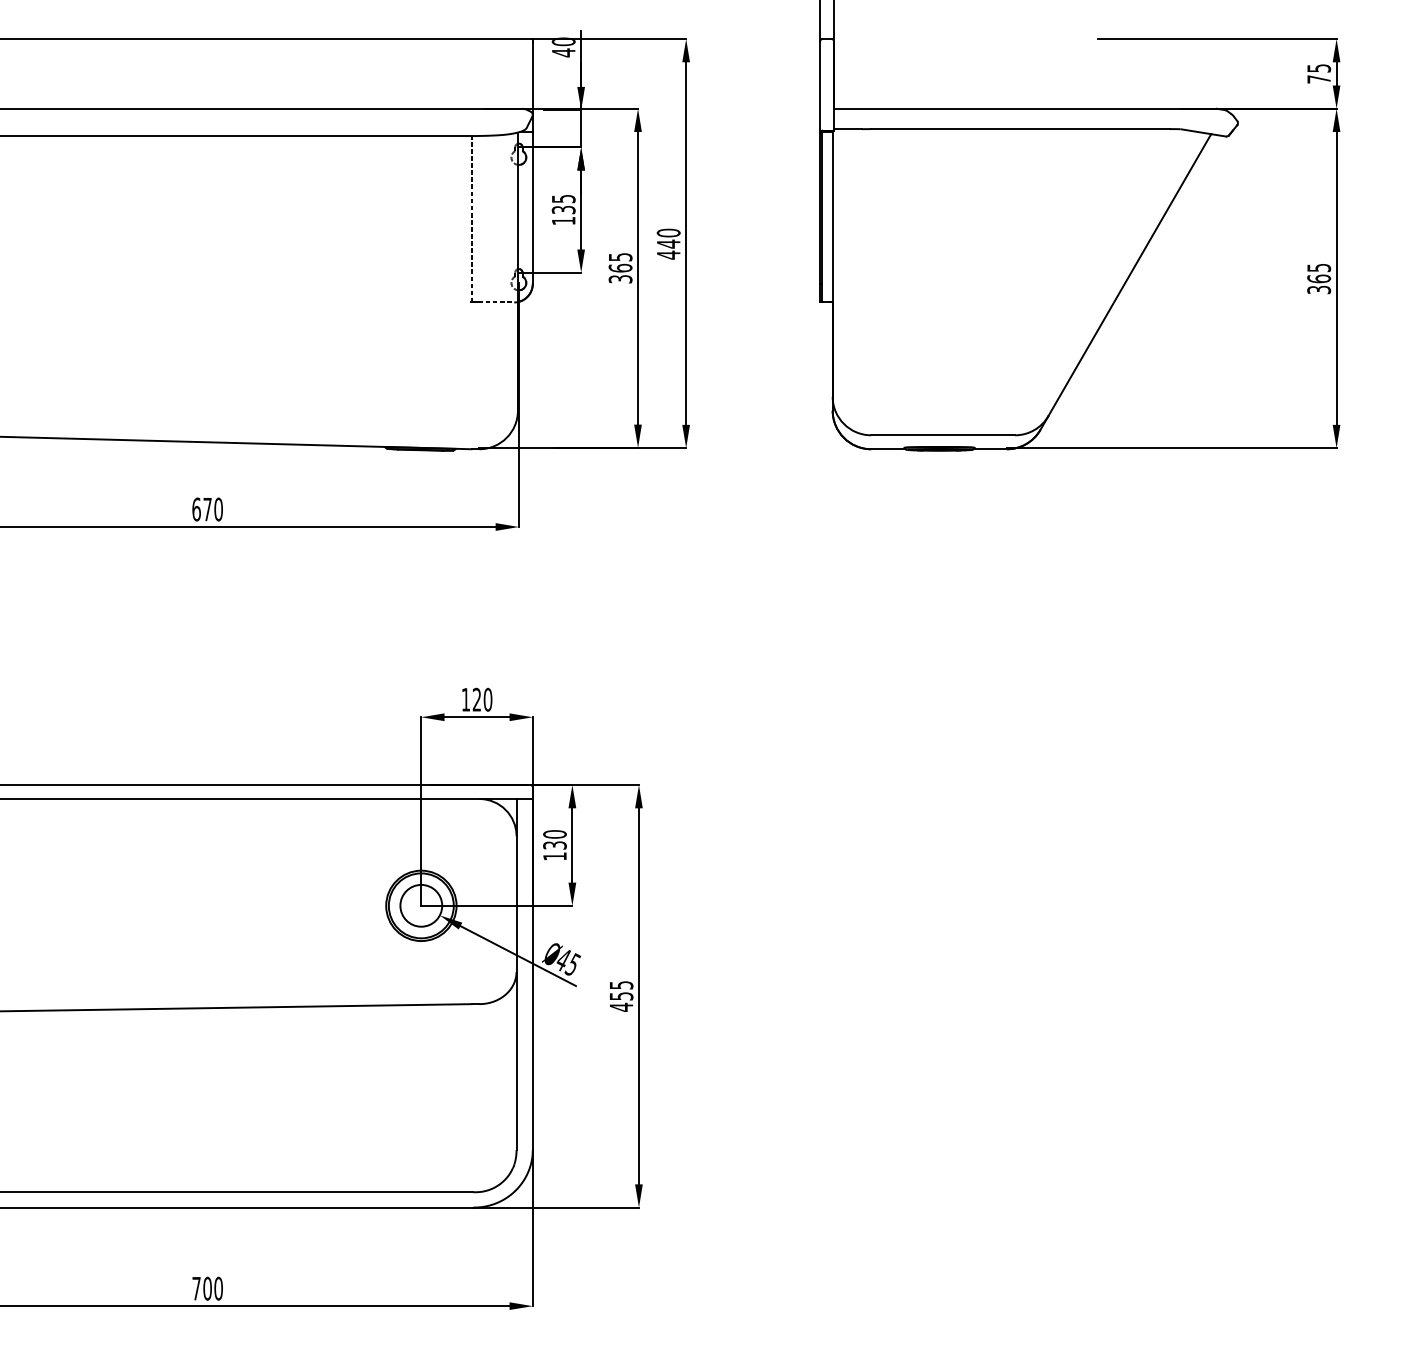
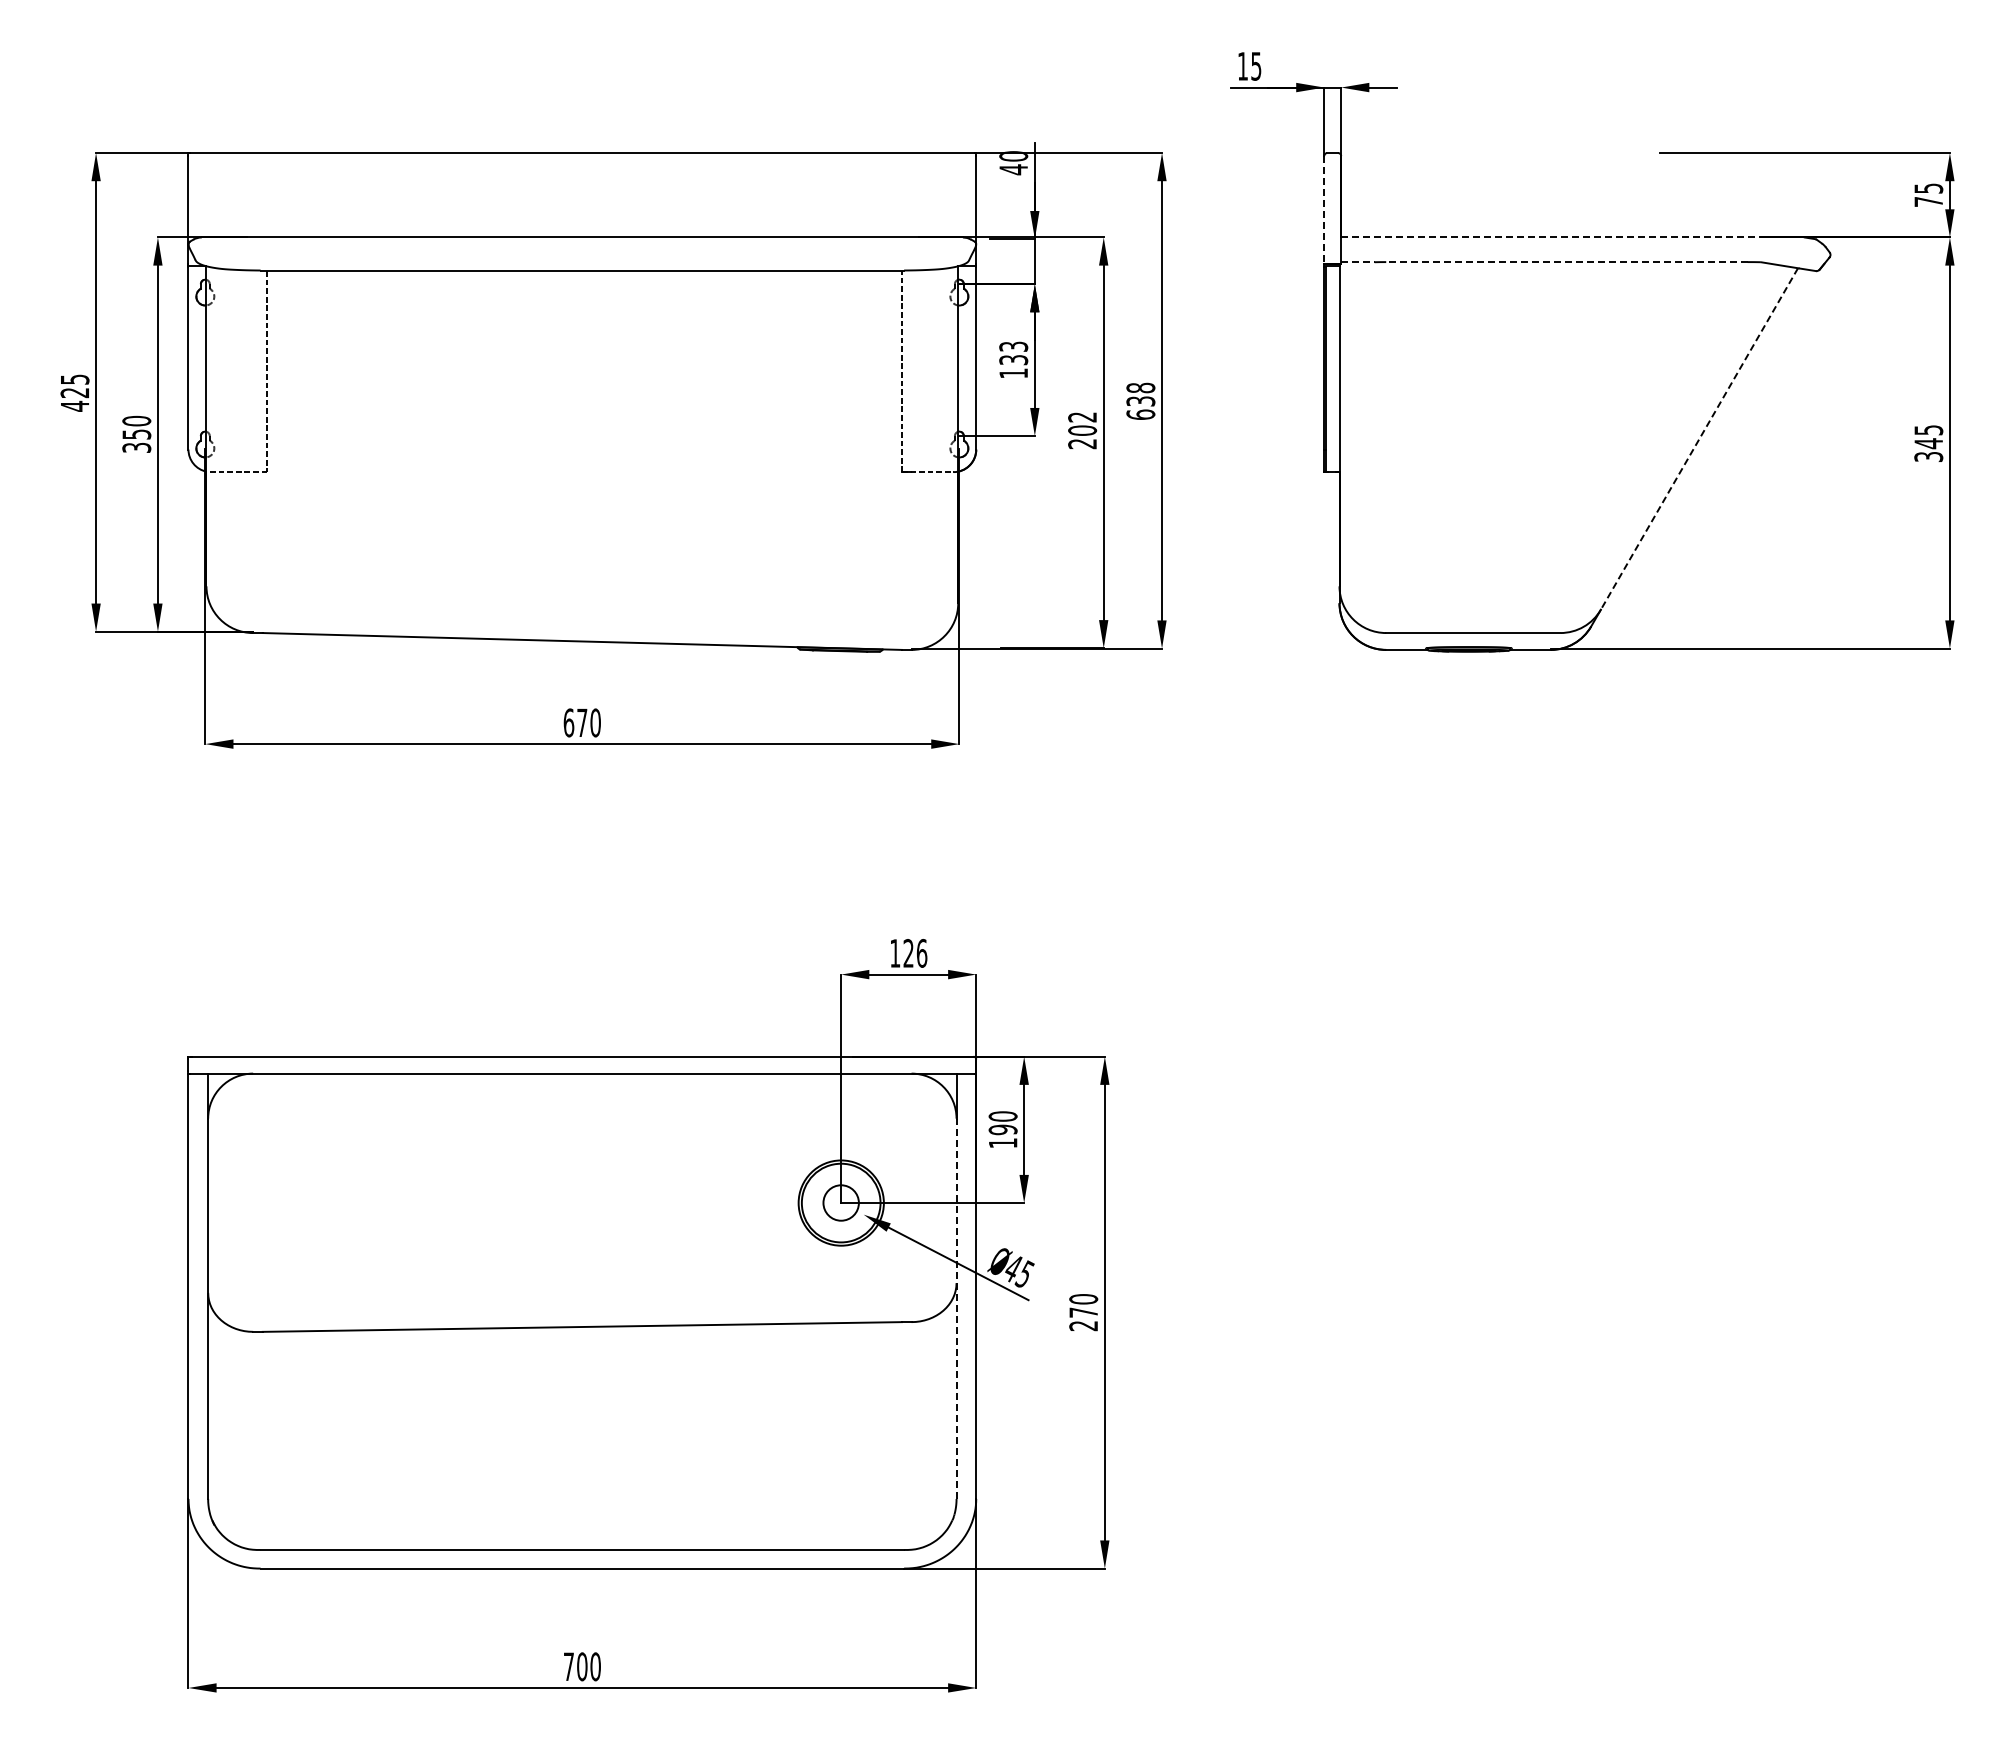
line: (820, 86) -> (1324, 210), solid -> dashed
line: (1007, 108) -> (1551, 237), solid -> dashed
line: (847, 129) -> (1357, 262), solid -> dashed
line: (1020, 129) -> (1566, 262), solid -> dashed
text: (563, 198) -> (1013, 346), 135 -> 133
text: (668, 244) -> (1140, 401), 440 -> 638
text: (620, 268) -> (1082, 430), 365 -> 202
line: (1129, 275) -> (1699, 439), solid -> dashed
text: (1318, 278) -> (1928, 443), 365 -> 345
text: (487, 699) -> (921, 952), 120 -> 126
text: (554, 845) -> (1002, 1129), 130 -> 190
circle: (420, 905) -> (840, 1202), size x0.7
line: (516, 992) -> (956, 1308), solid -> dashed
text: (621, 996) -> (1083, 1312), 455 -> 270

